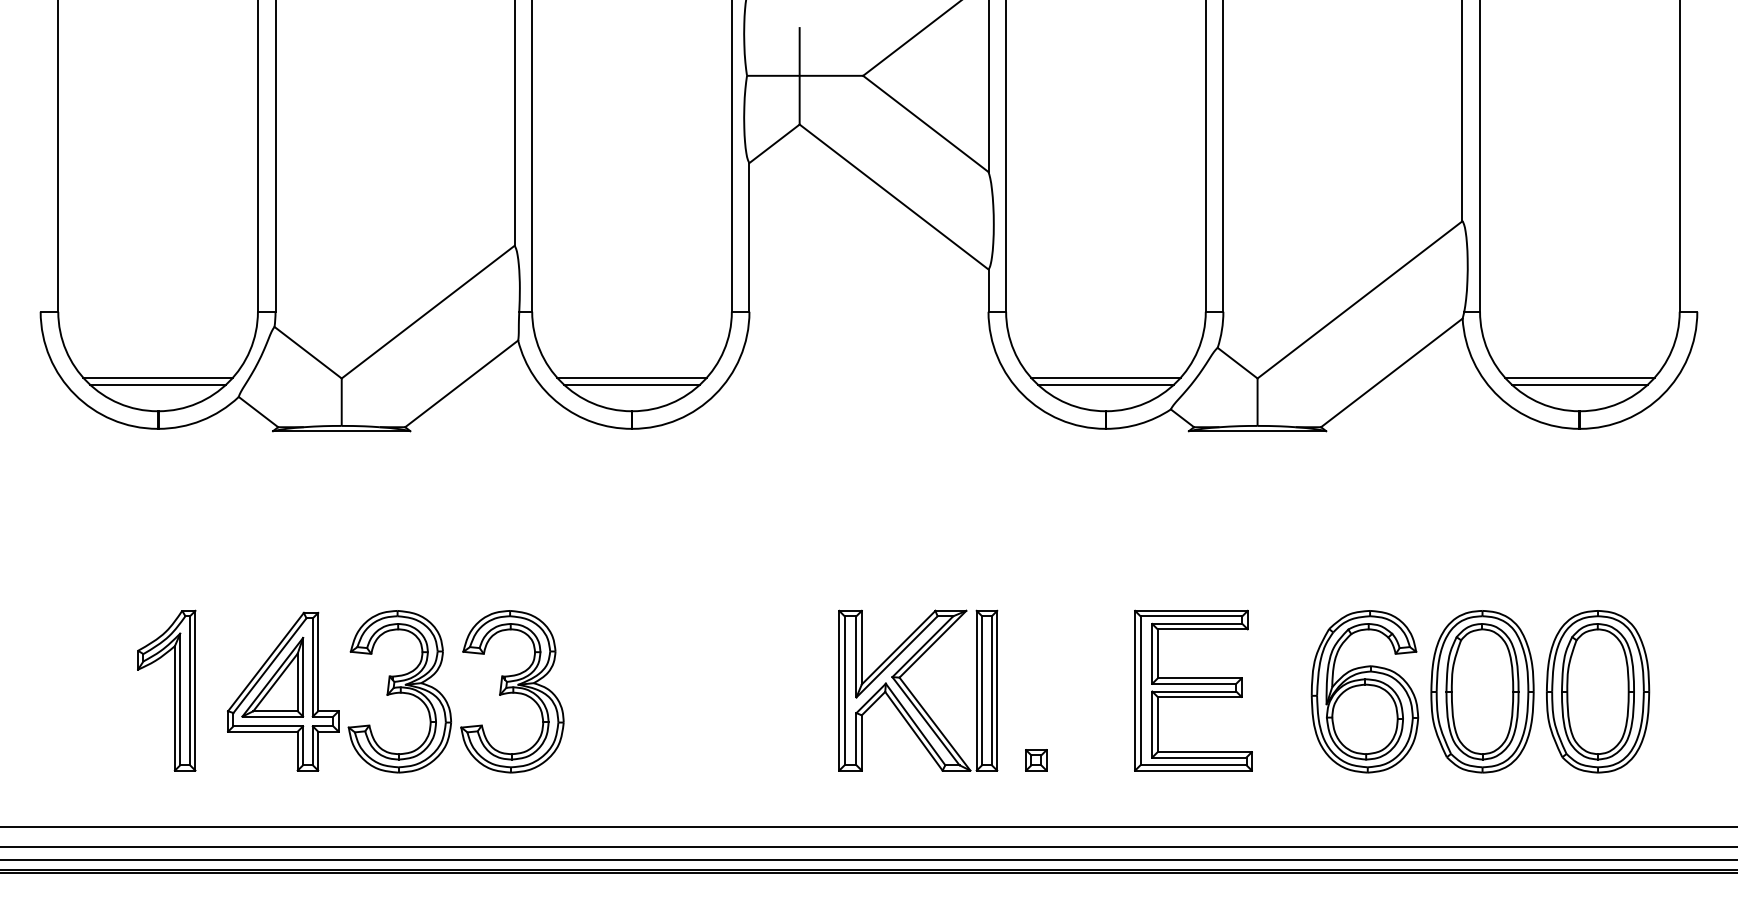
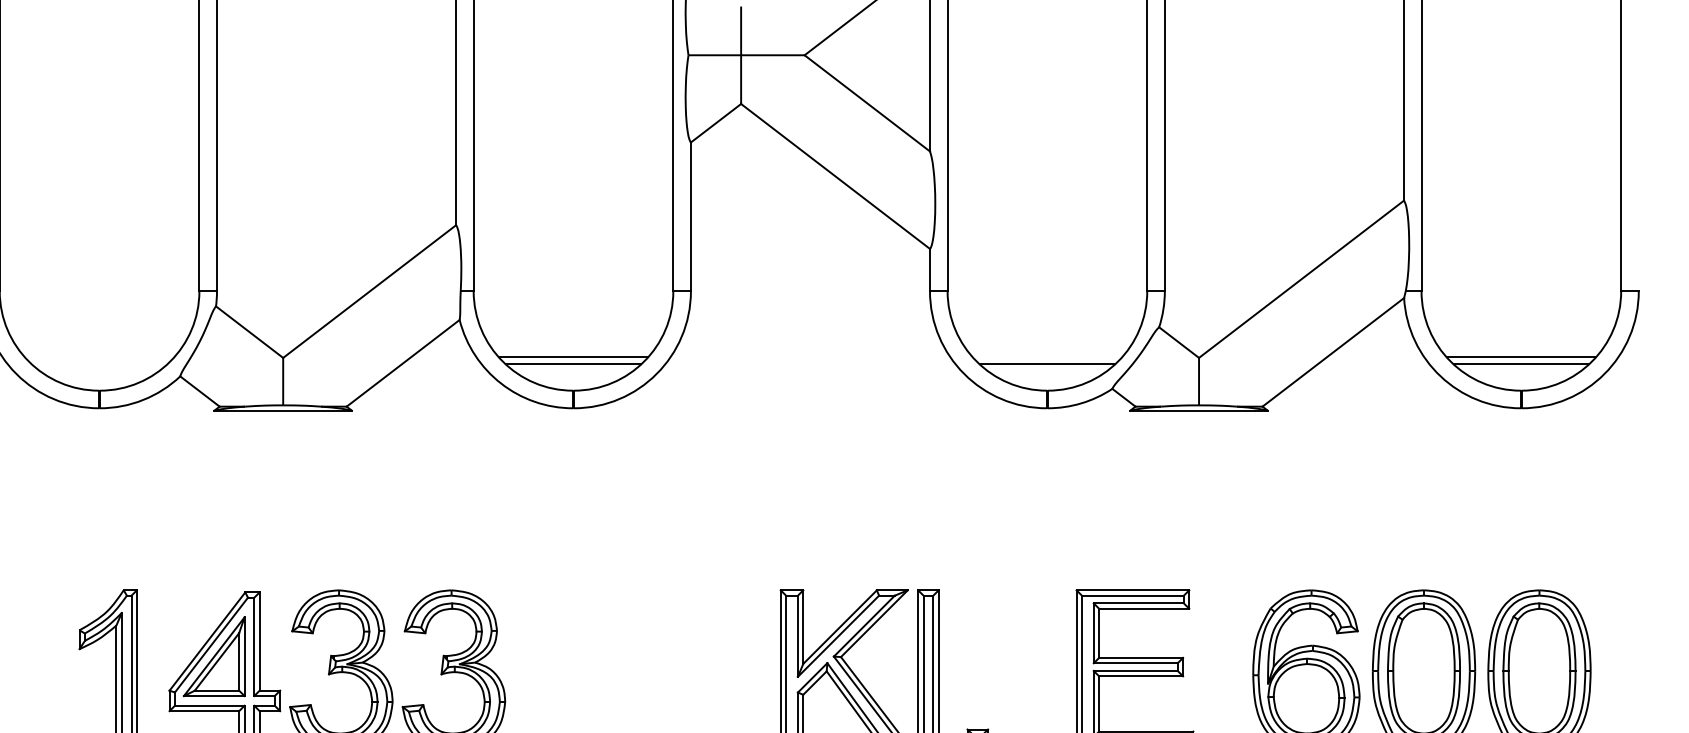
line: (157, 377) -> (98, 356), removed
line: (1105, 377) -> (1046, 356), removed
line: (157, 384) -> (98, 363), removed

